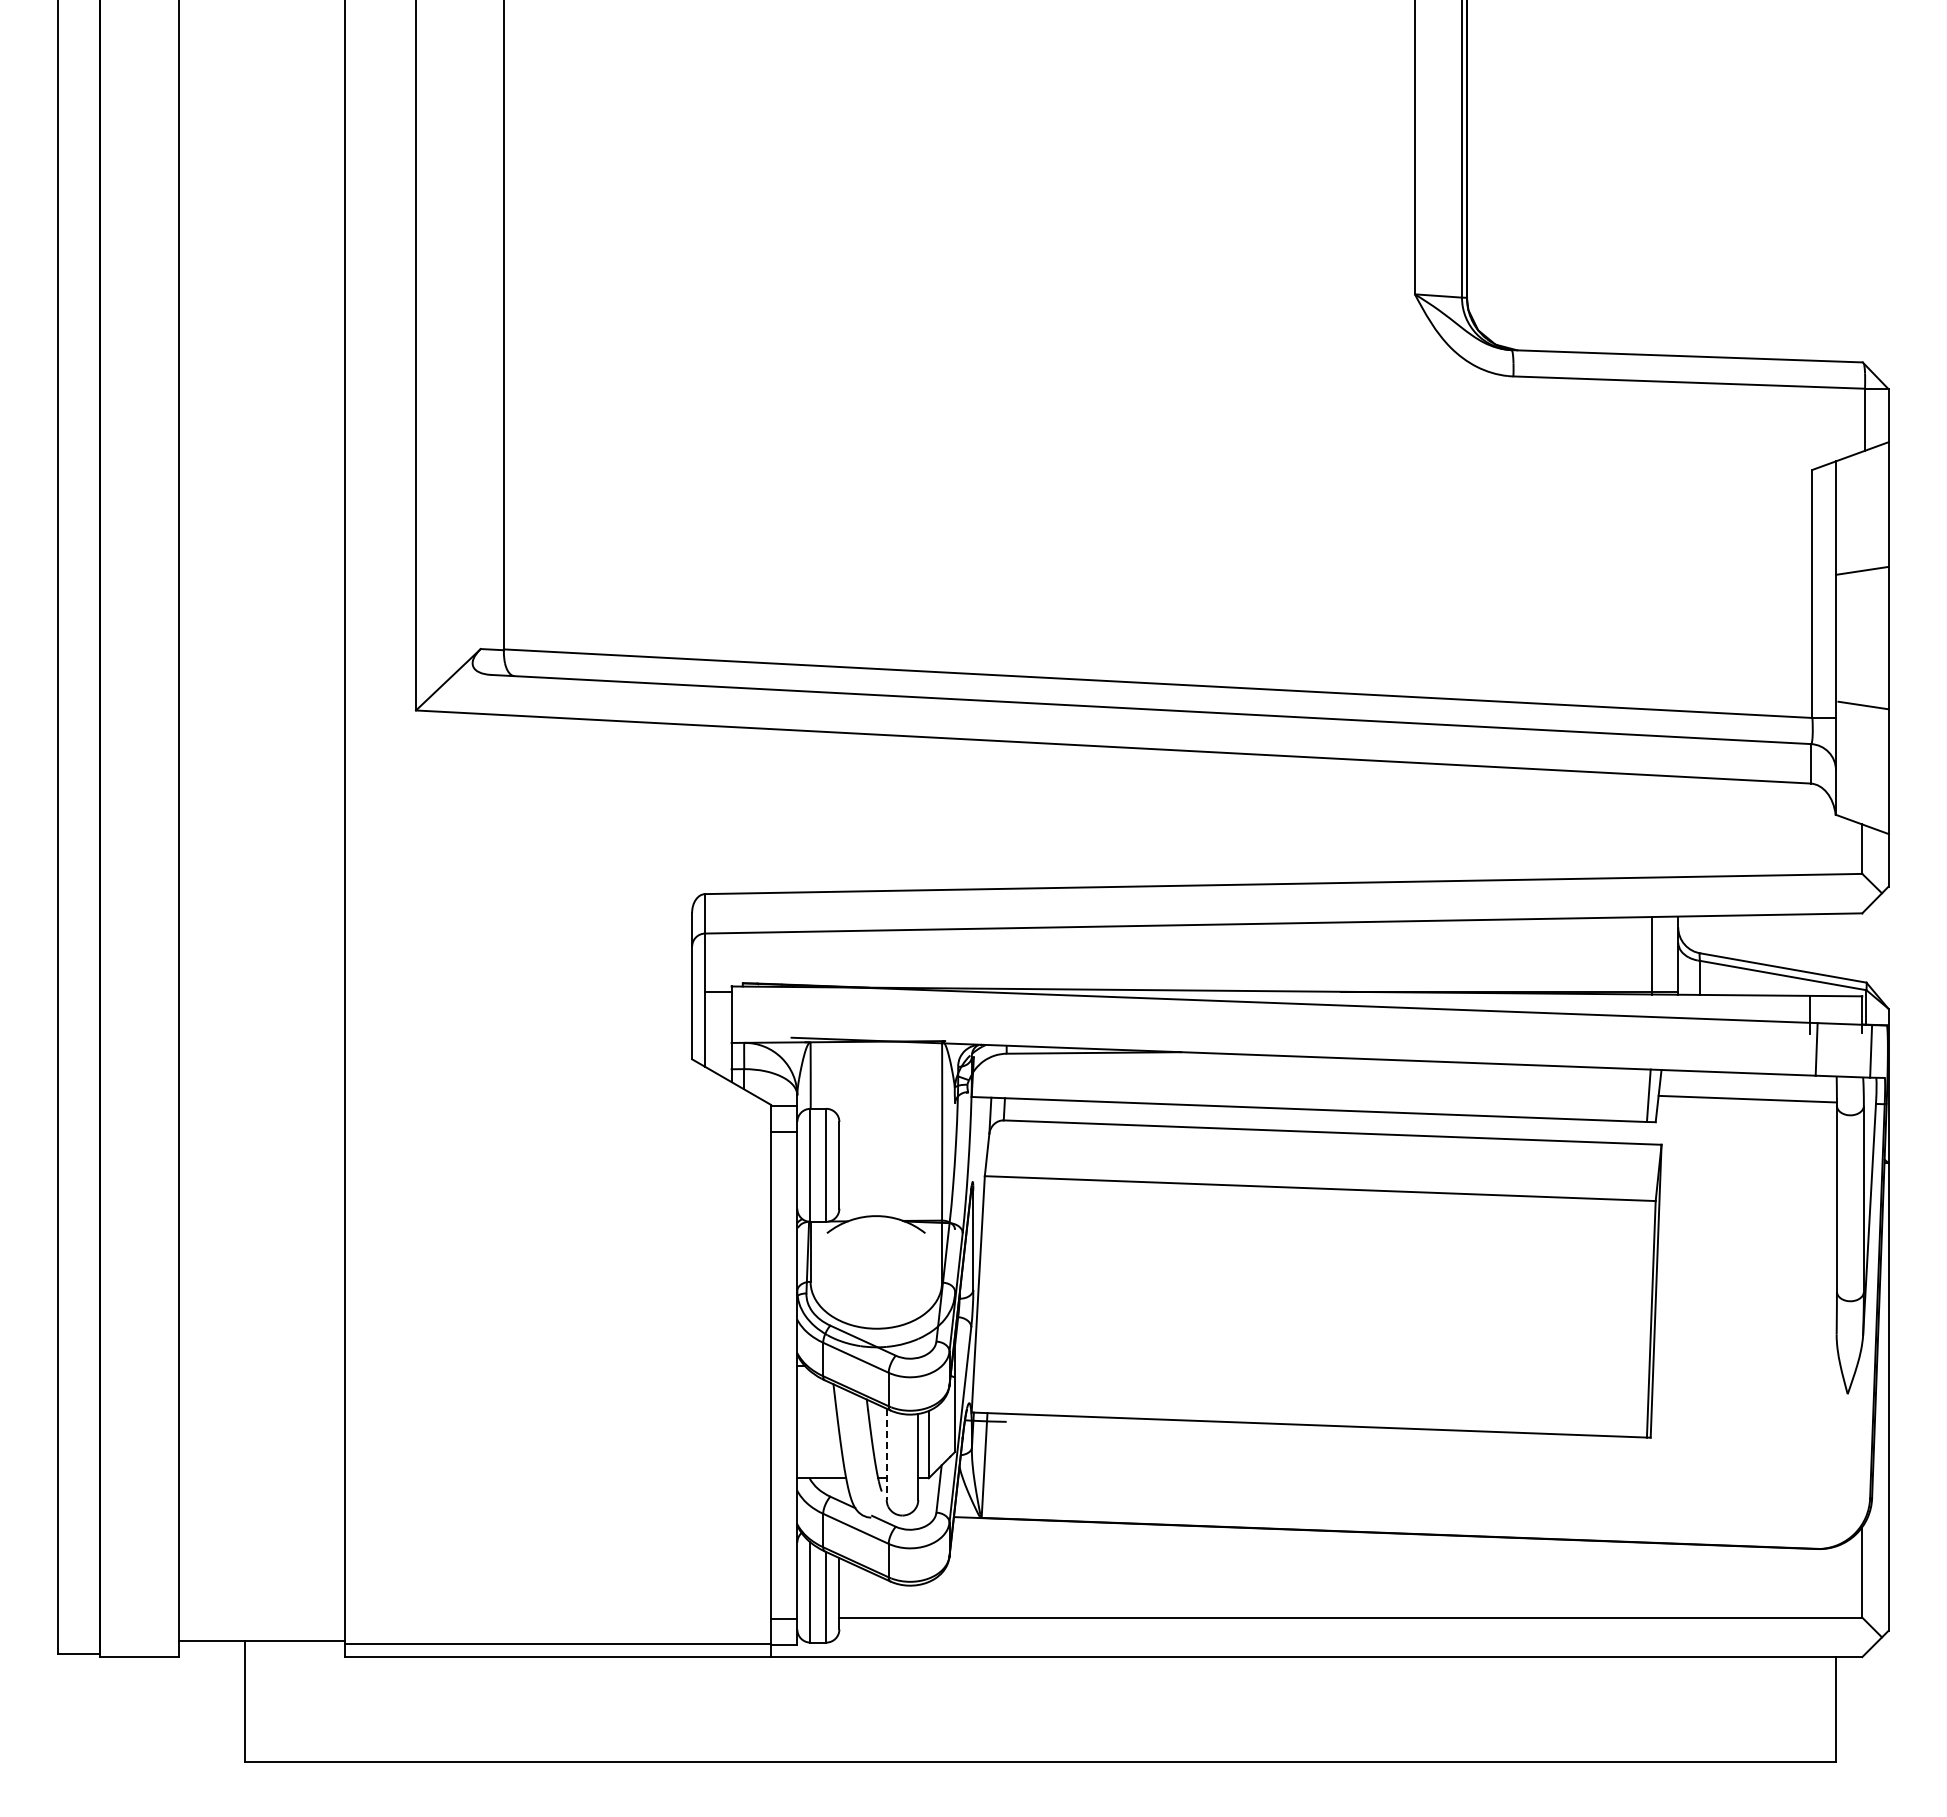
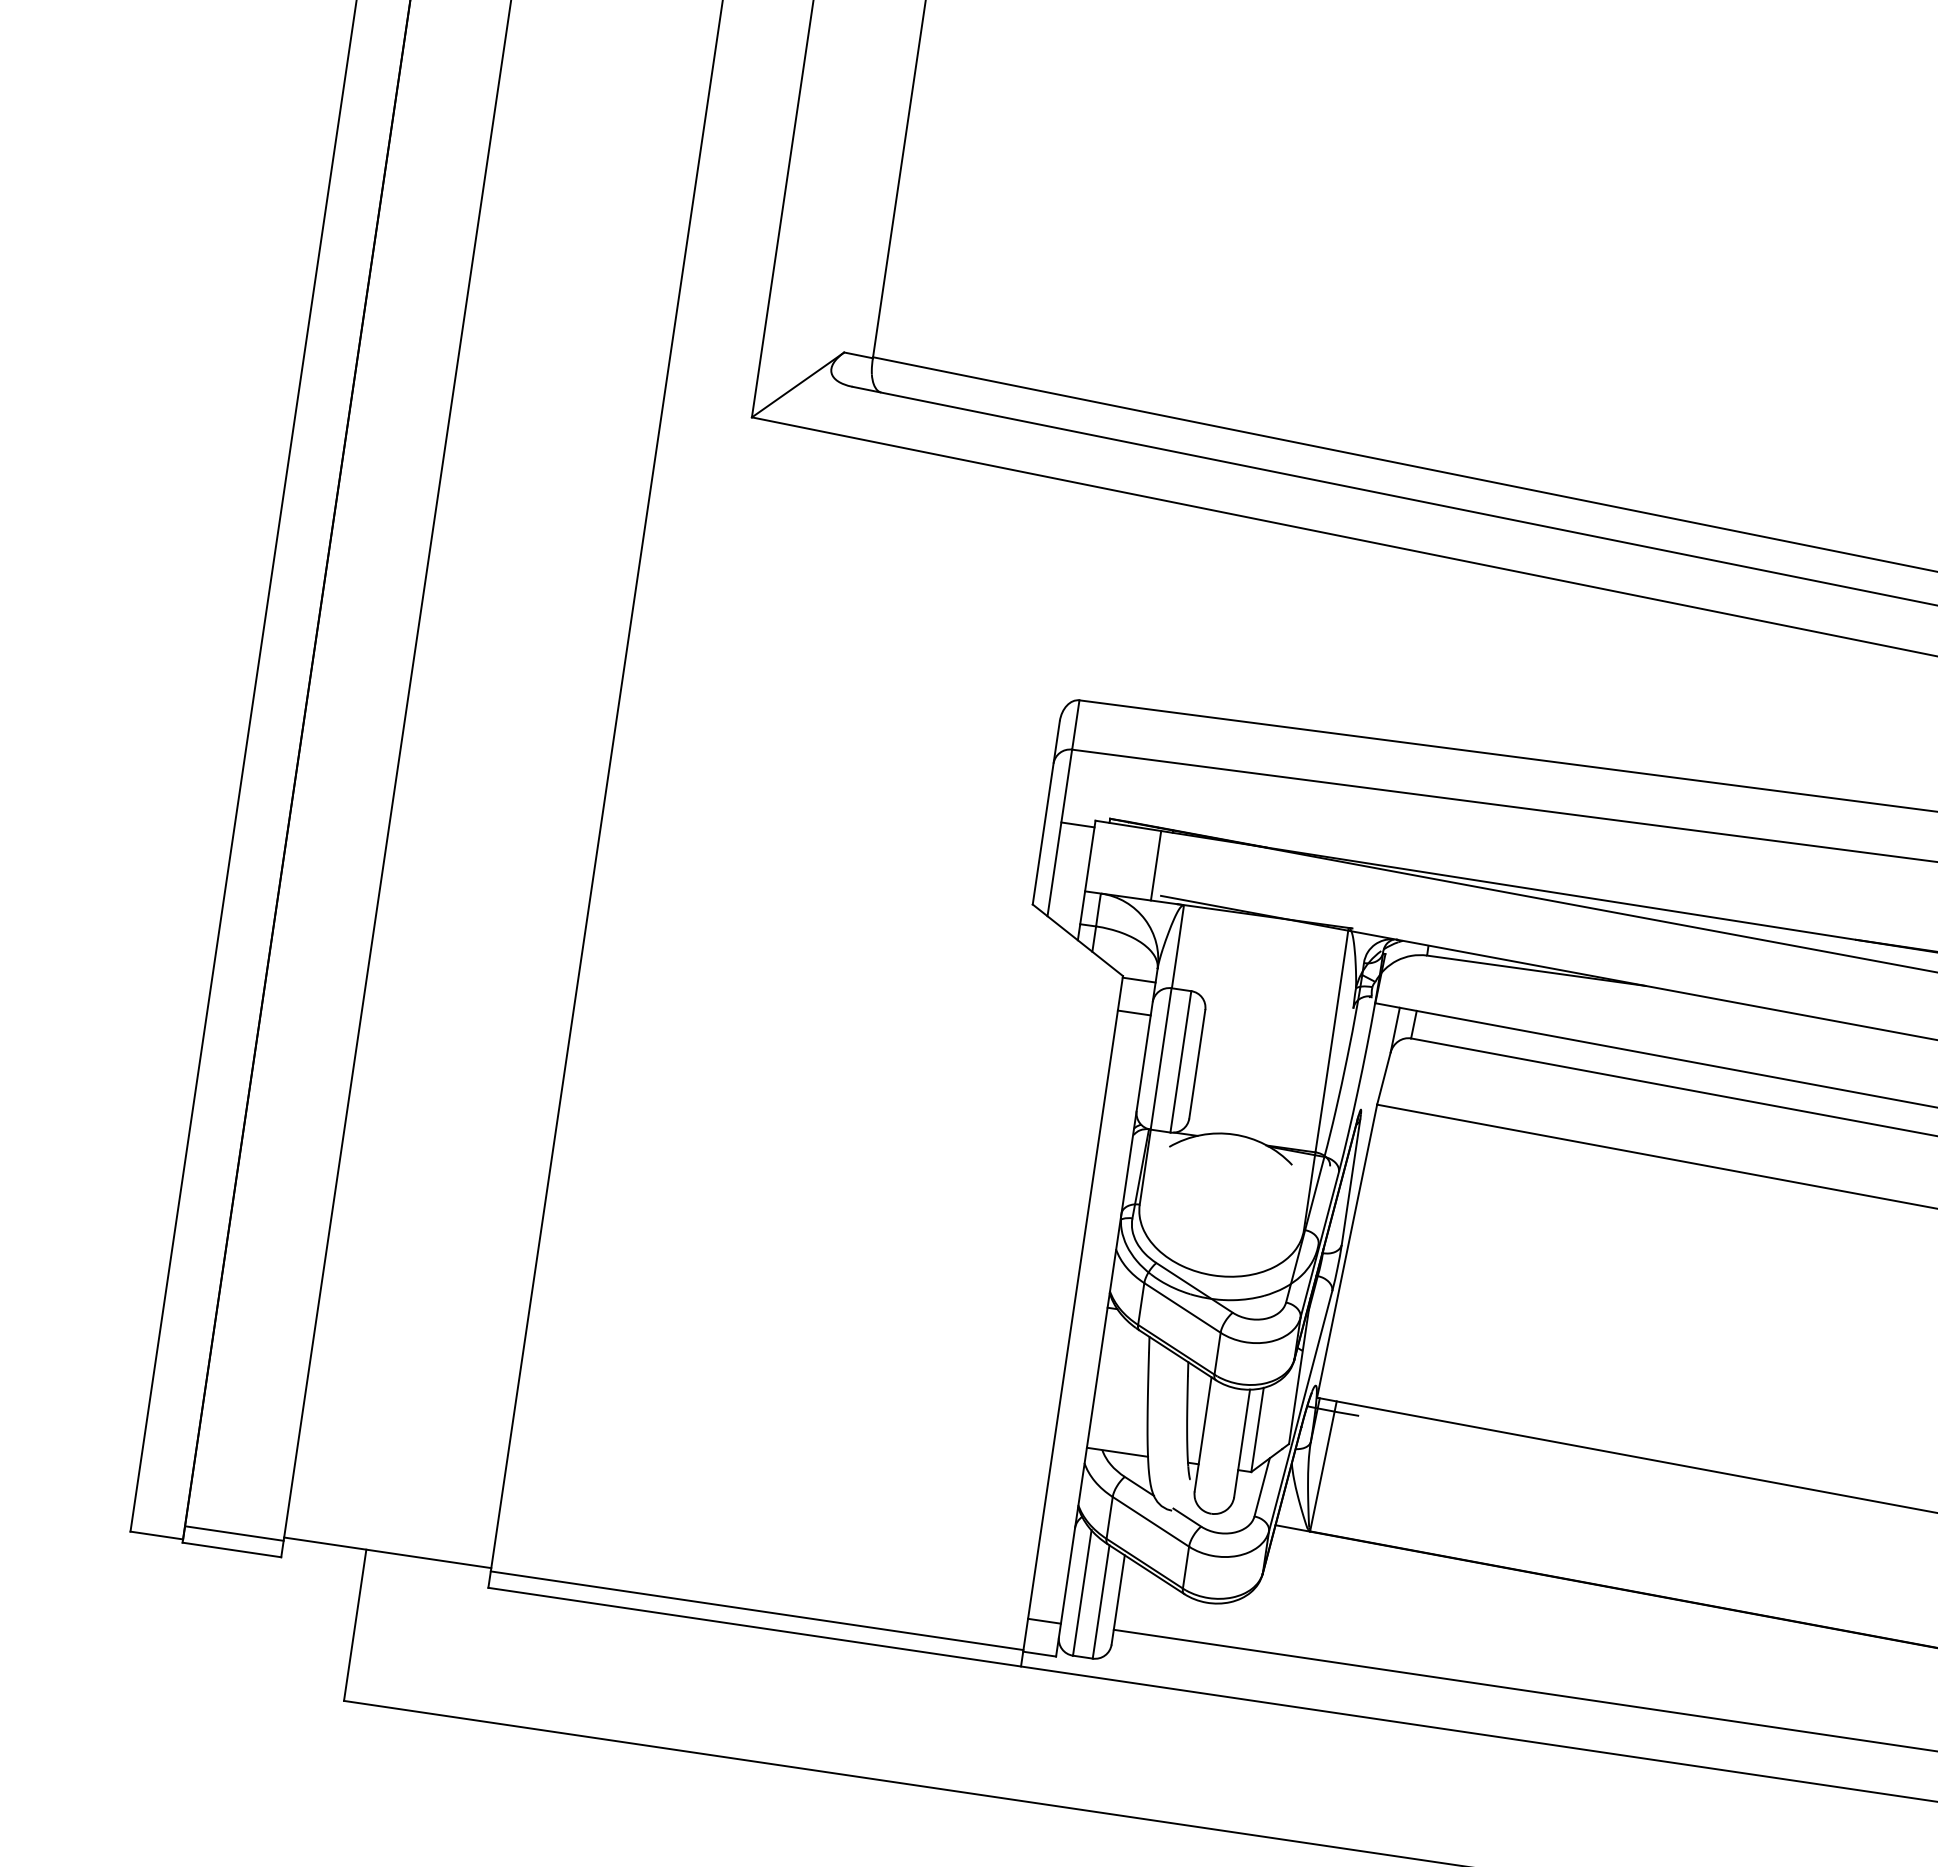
line: (784, 1014) -> (1156, 865), added
line: (886, 1454) -> (1202, 1434), dashed -> solid
line: (139, 1643) -> (233, 1532), added

